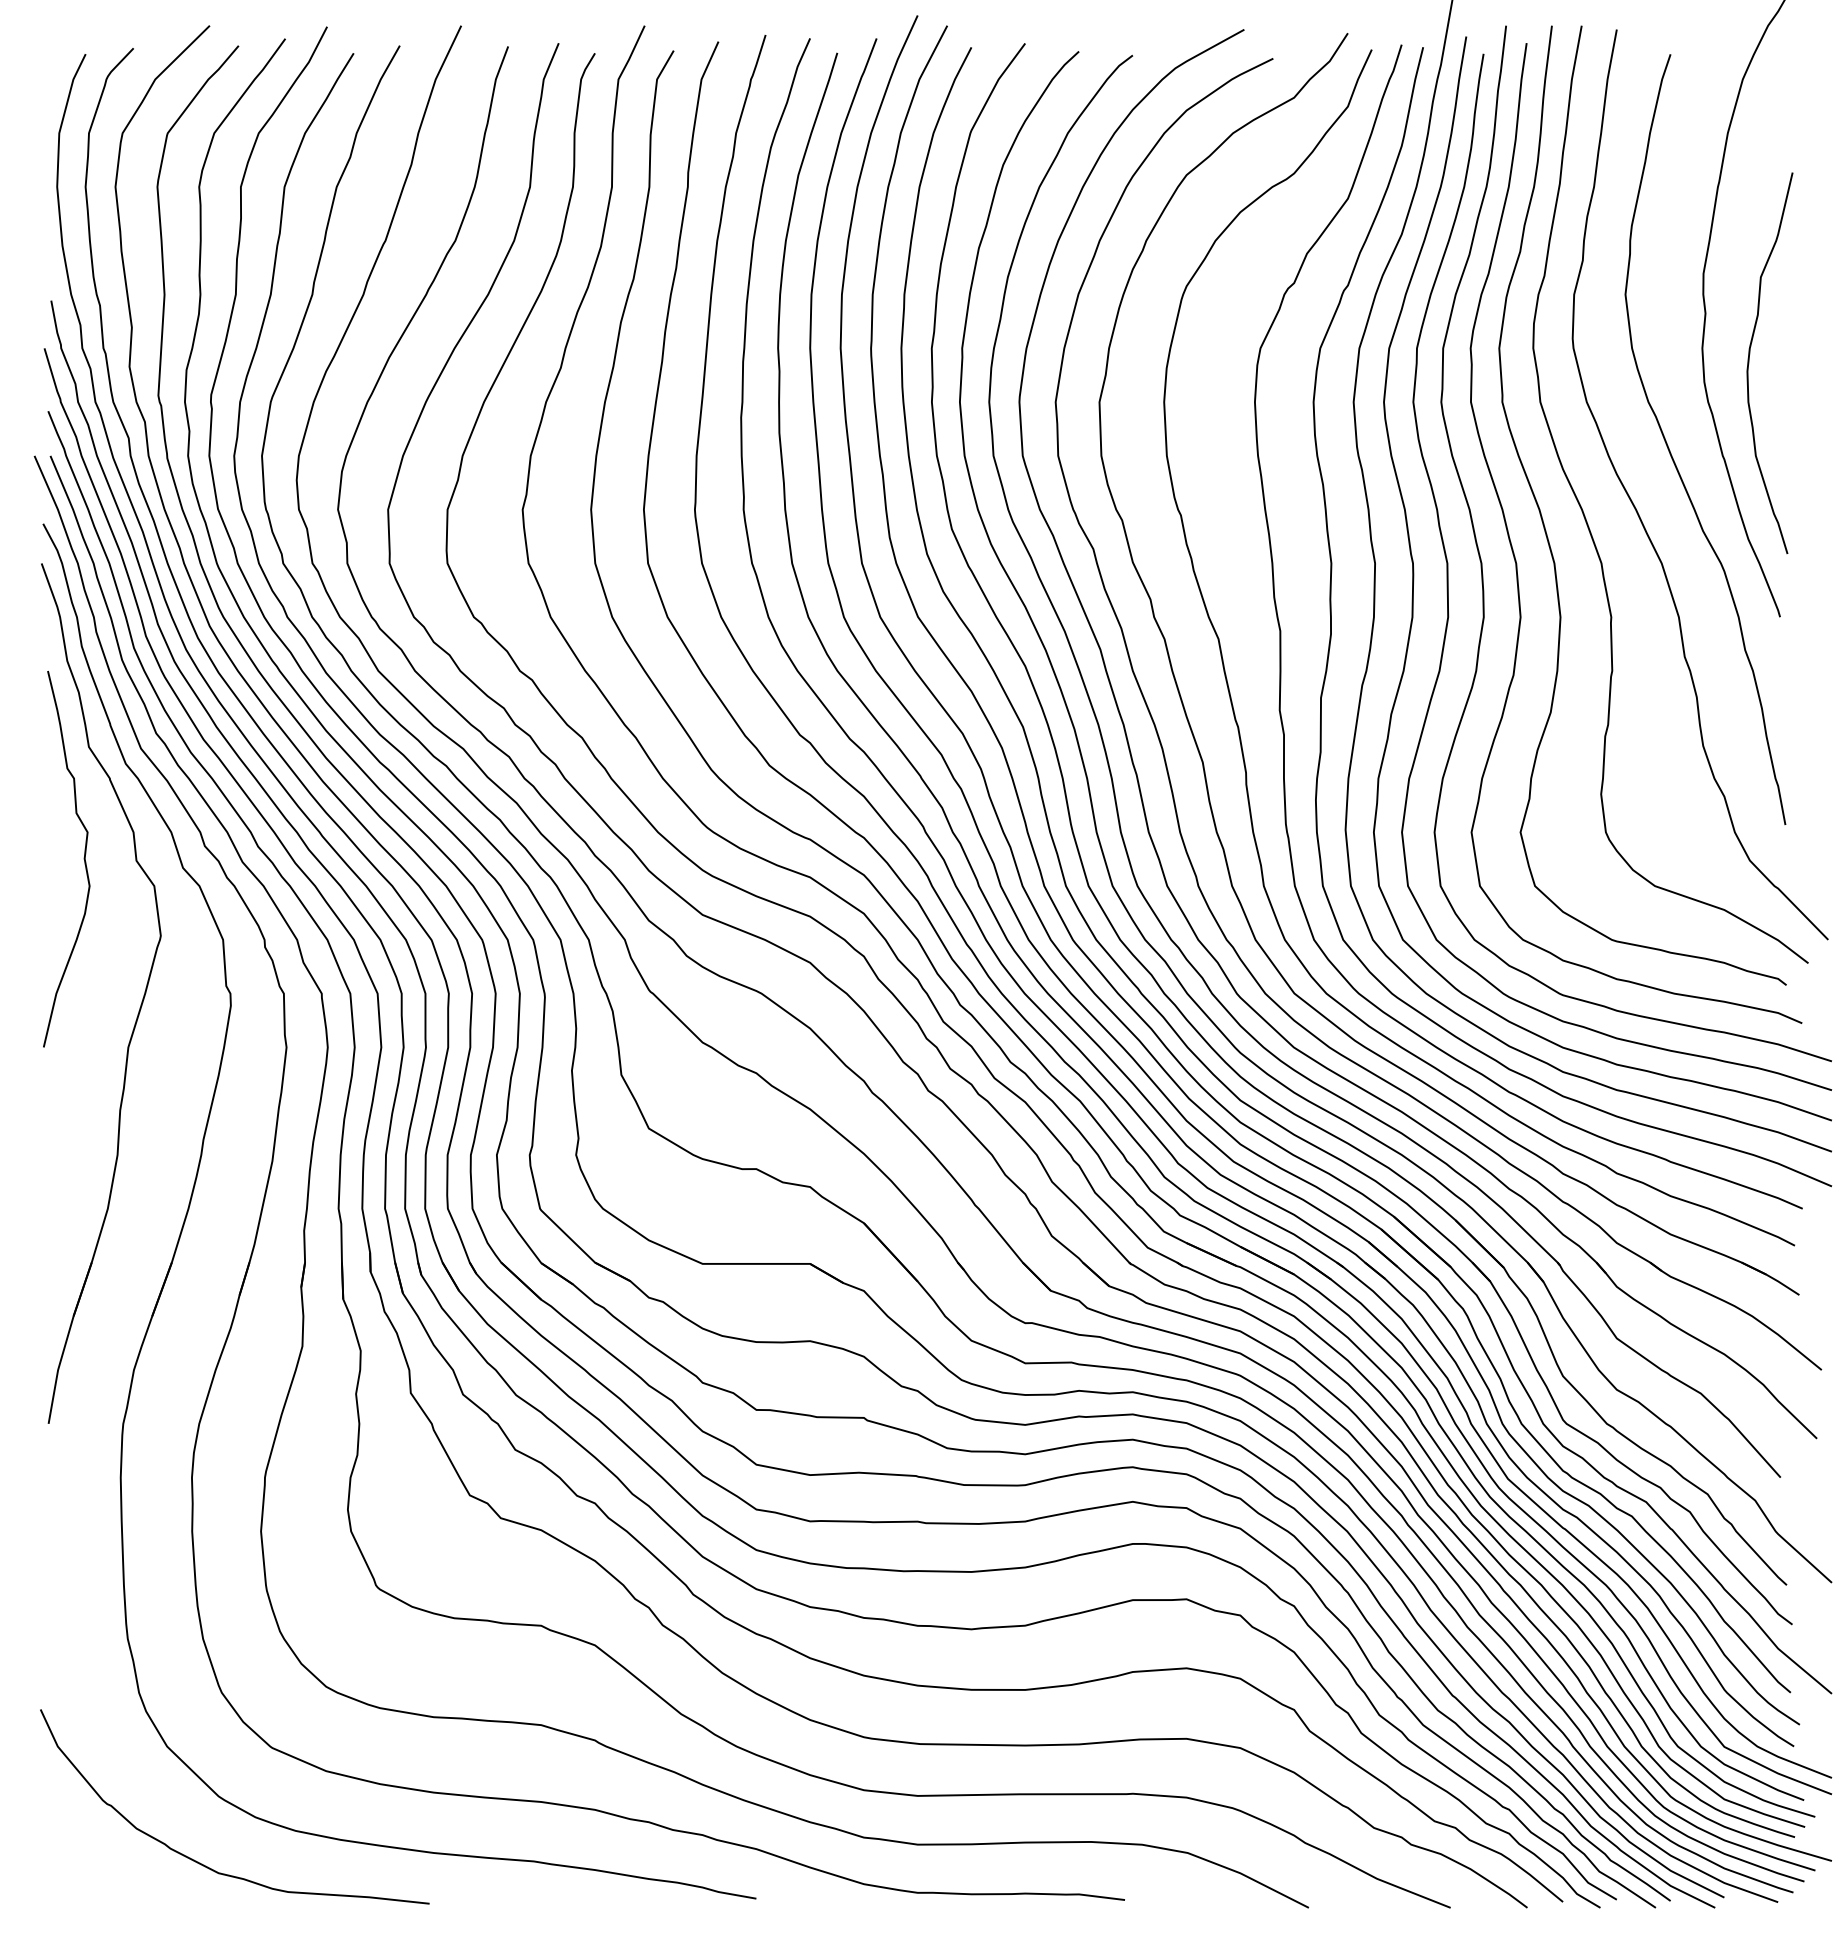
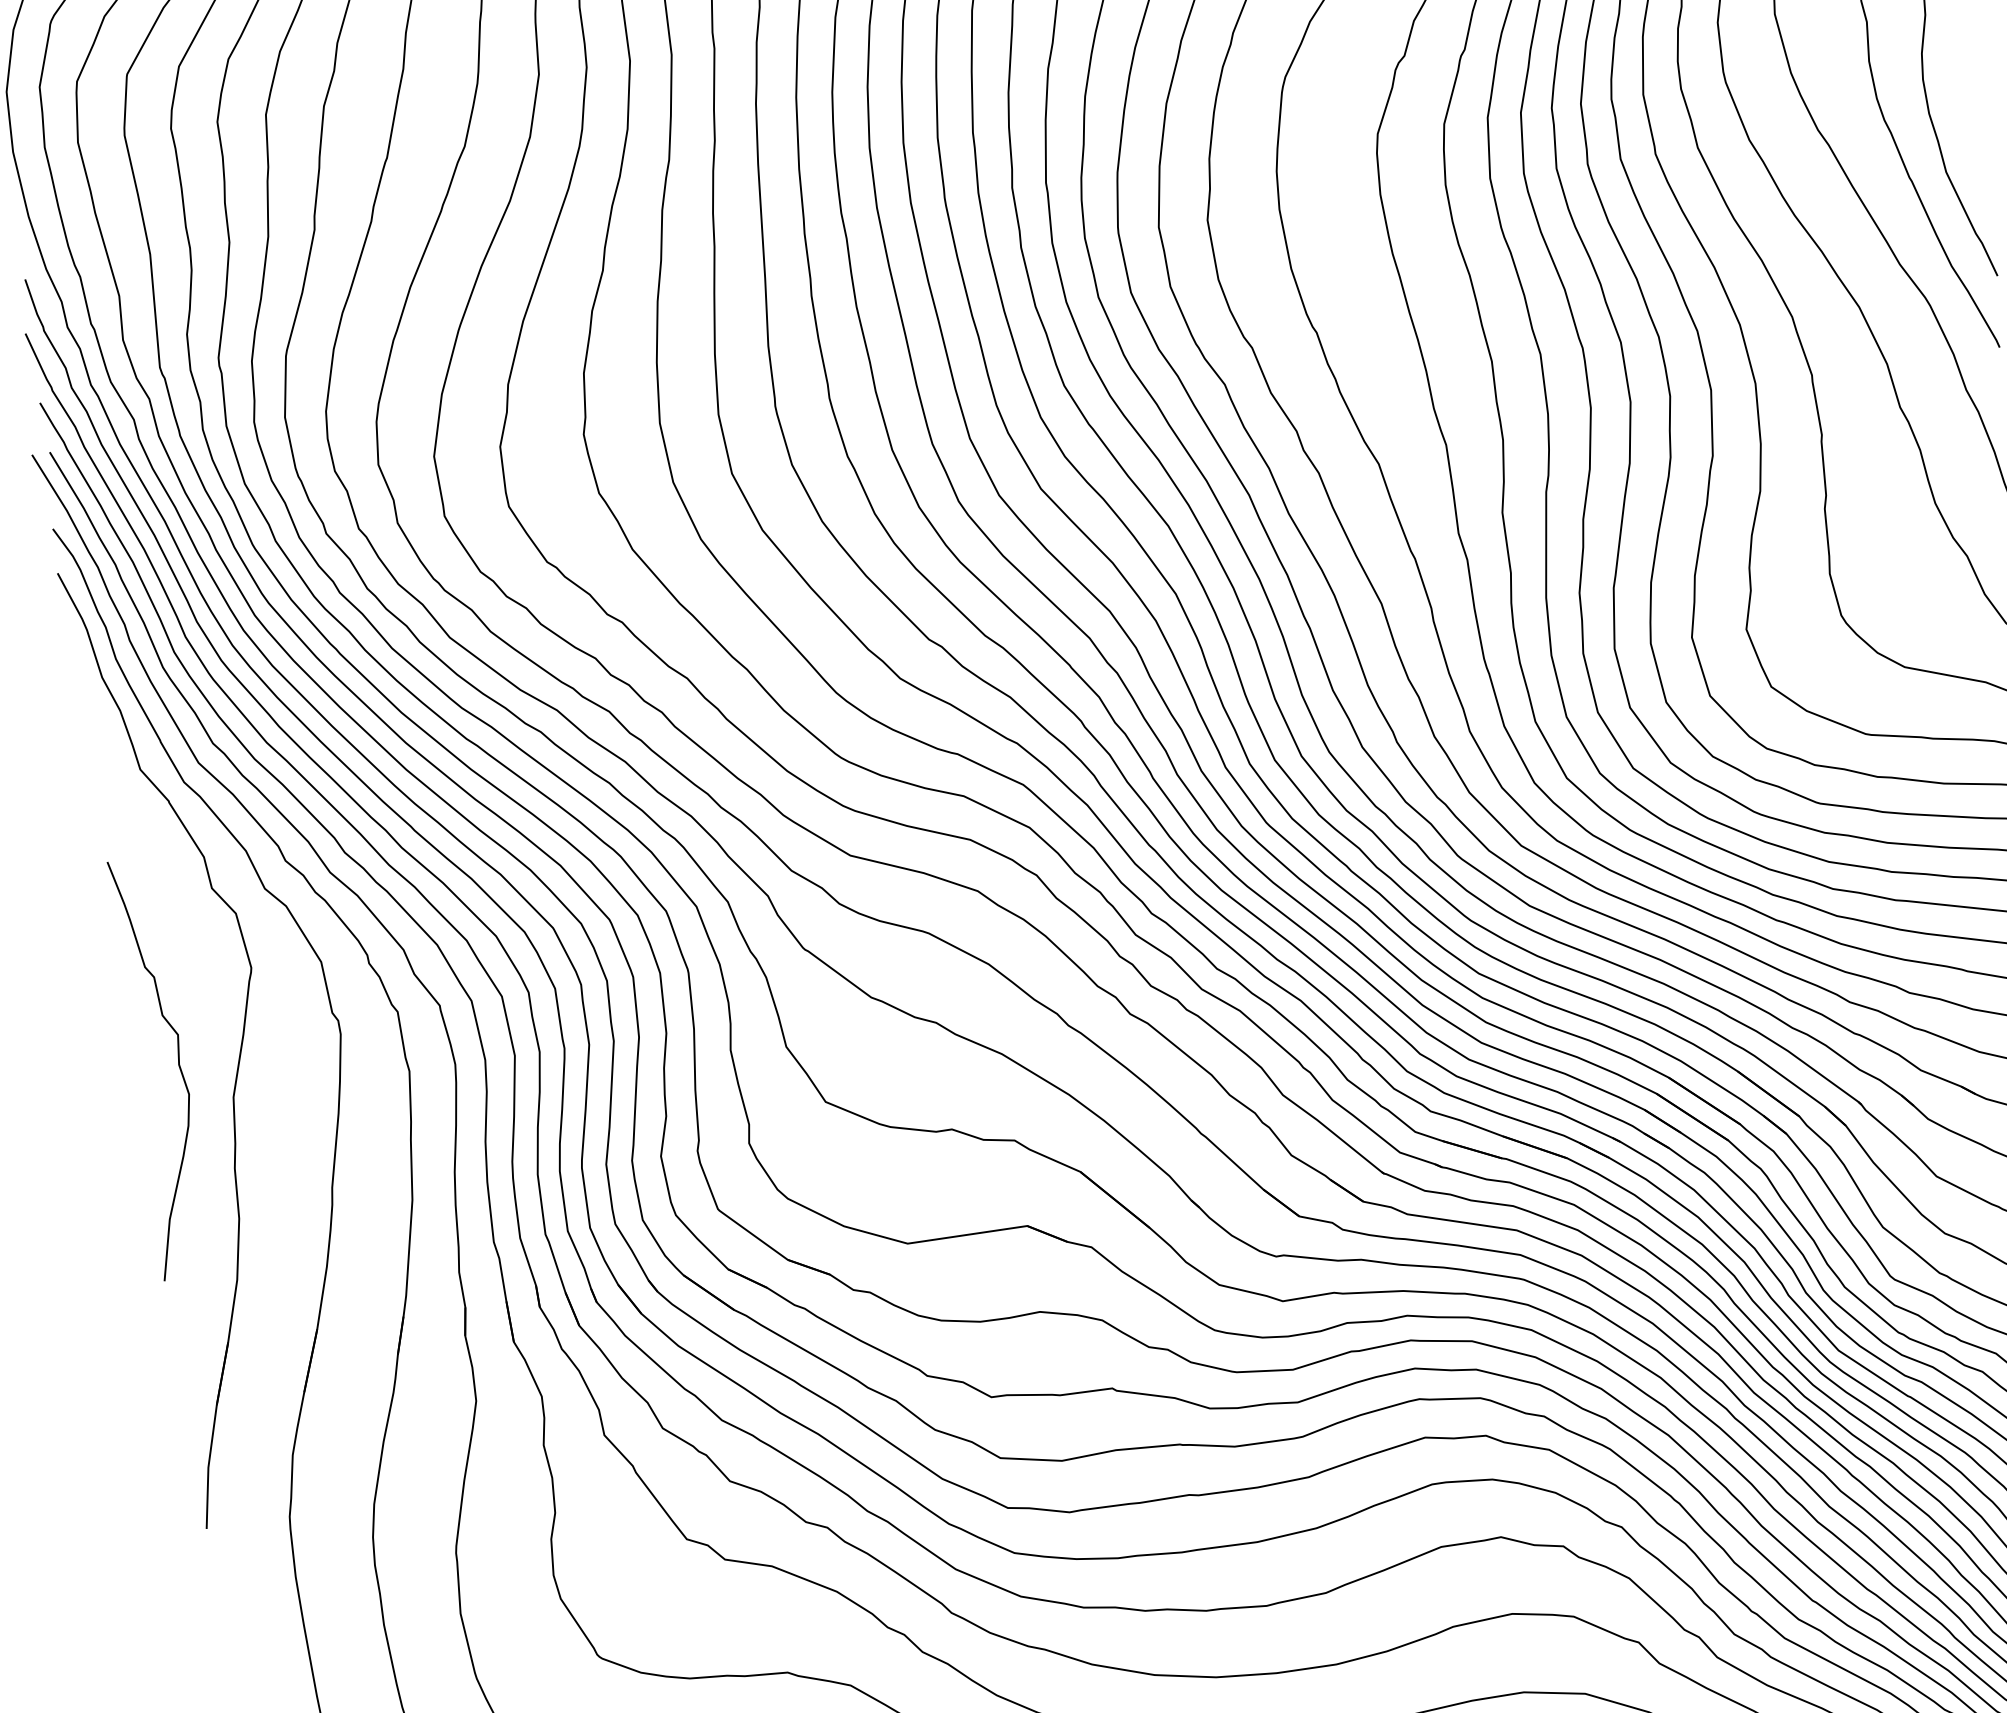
curve: (83, 859) -> (177, 1065), moved

